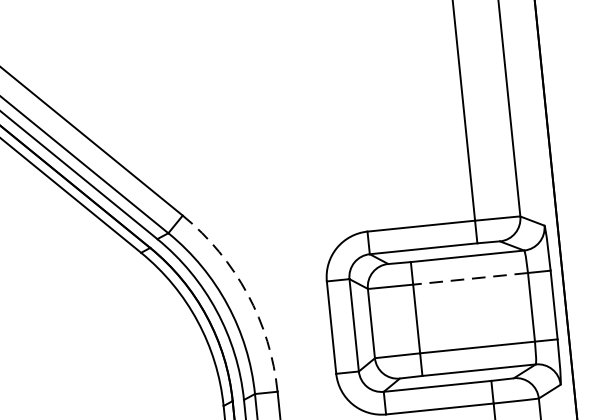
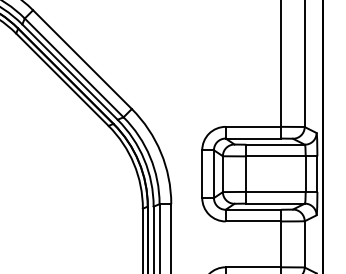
line: (469, 279) -> (275, 156), dashed -> solid
arc: (248, 293) -> (161, 152), dashed -> solid

